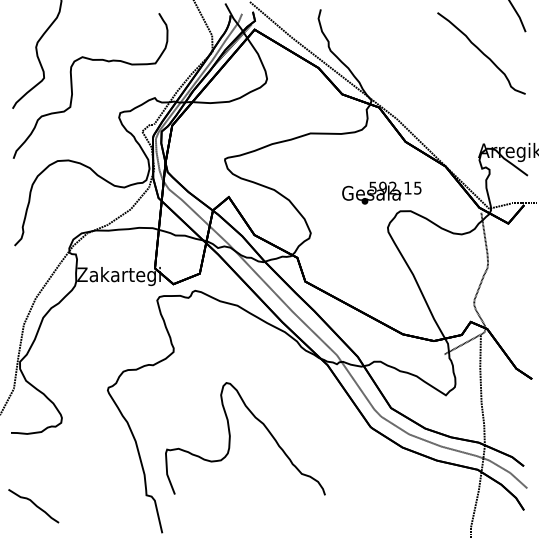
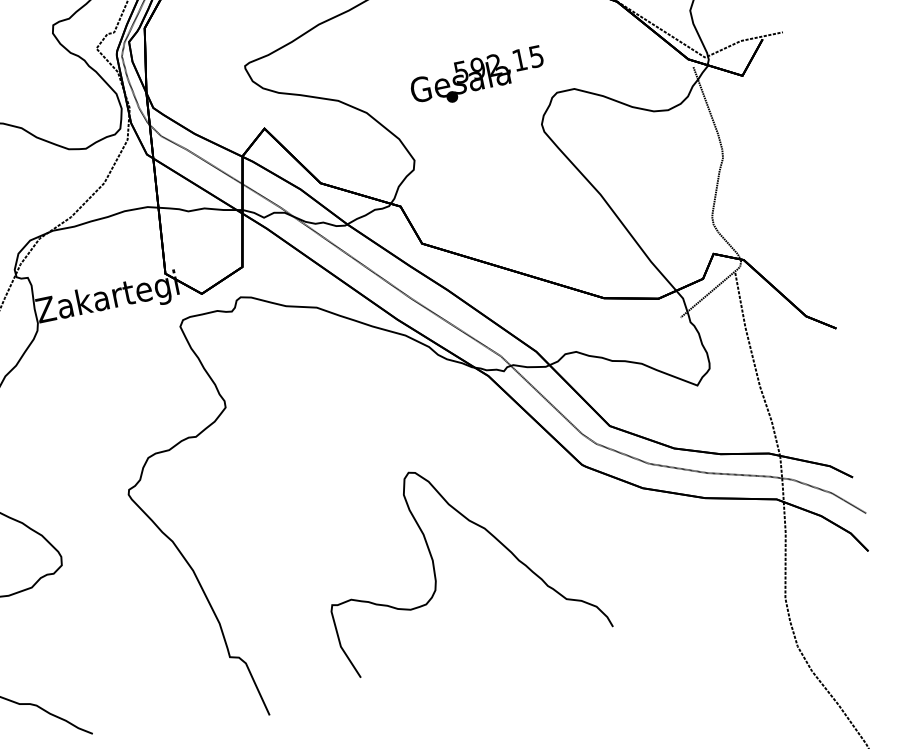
text: (381, 192) -> (476, 76), moved
curve: (230, 438) -> (434, 564), moved

